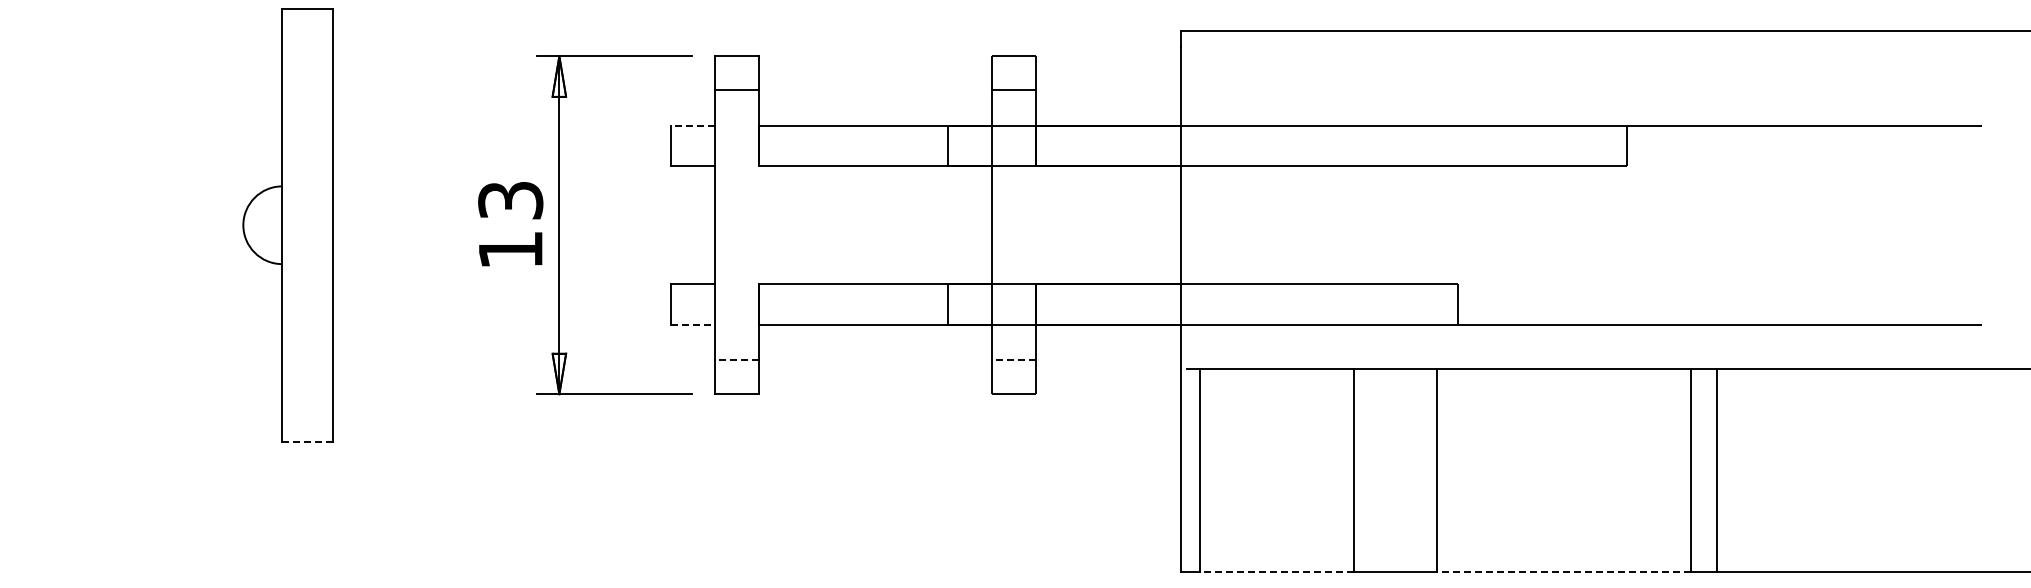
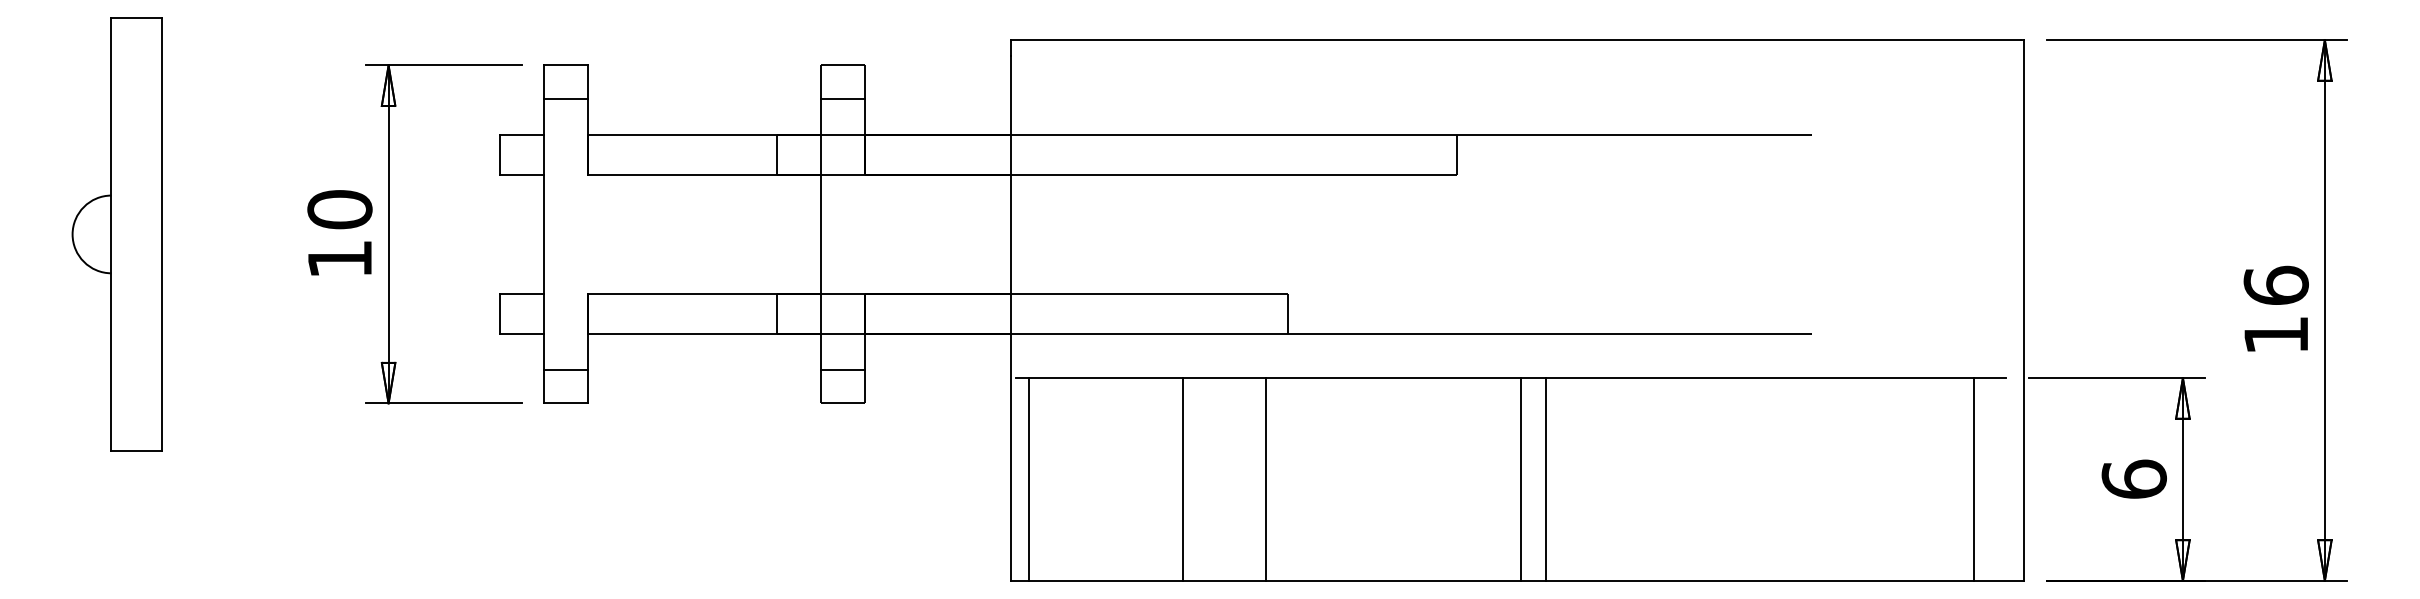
line: (693, 125) -> (522, 134), dashed -> solid
text: (510, 200) -> (339, 209), 13 -> 10
line: (693, 325) -> (522, 334), dashed -> solid
line: (737, 360) -> (566, 369), dashed -> solid
line: (1014, 360) -> (843, 369), dashed -> solid
line: (307, 441) -> (136, 450), dashed -> solid
line: (1277, 571) -> (1106, 580), dashed -> solid
line: (1563, 571) -> (1392, 580), dashed -> solid

